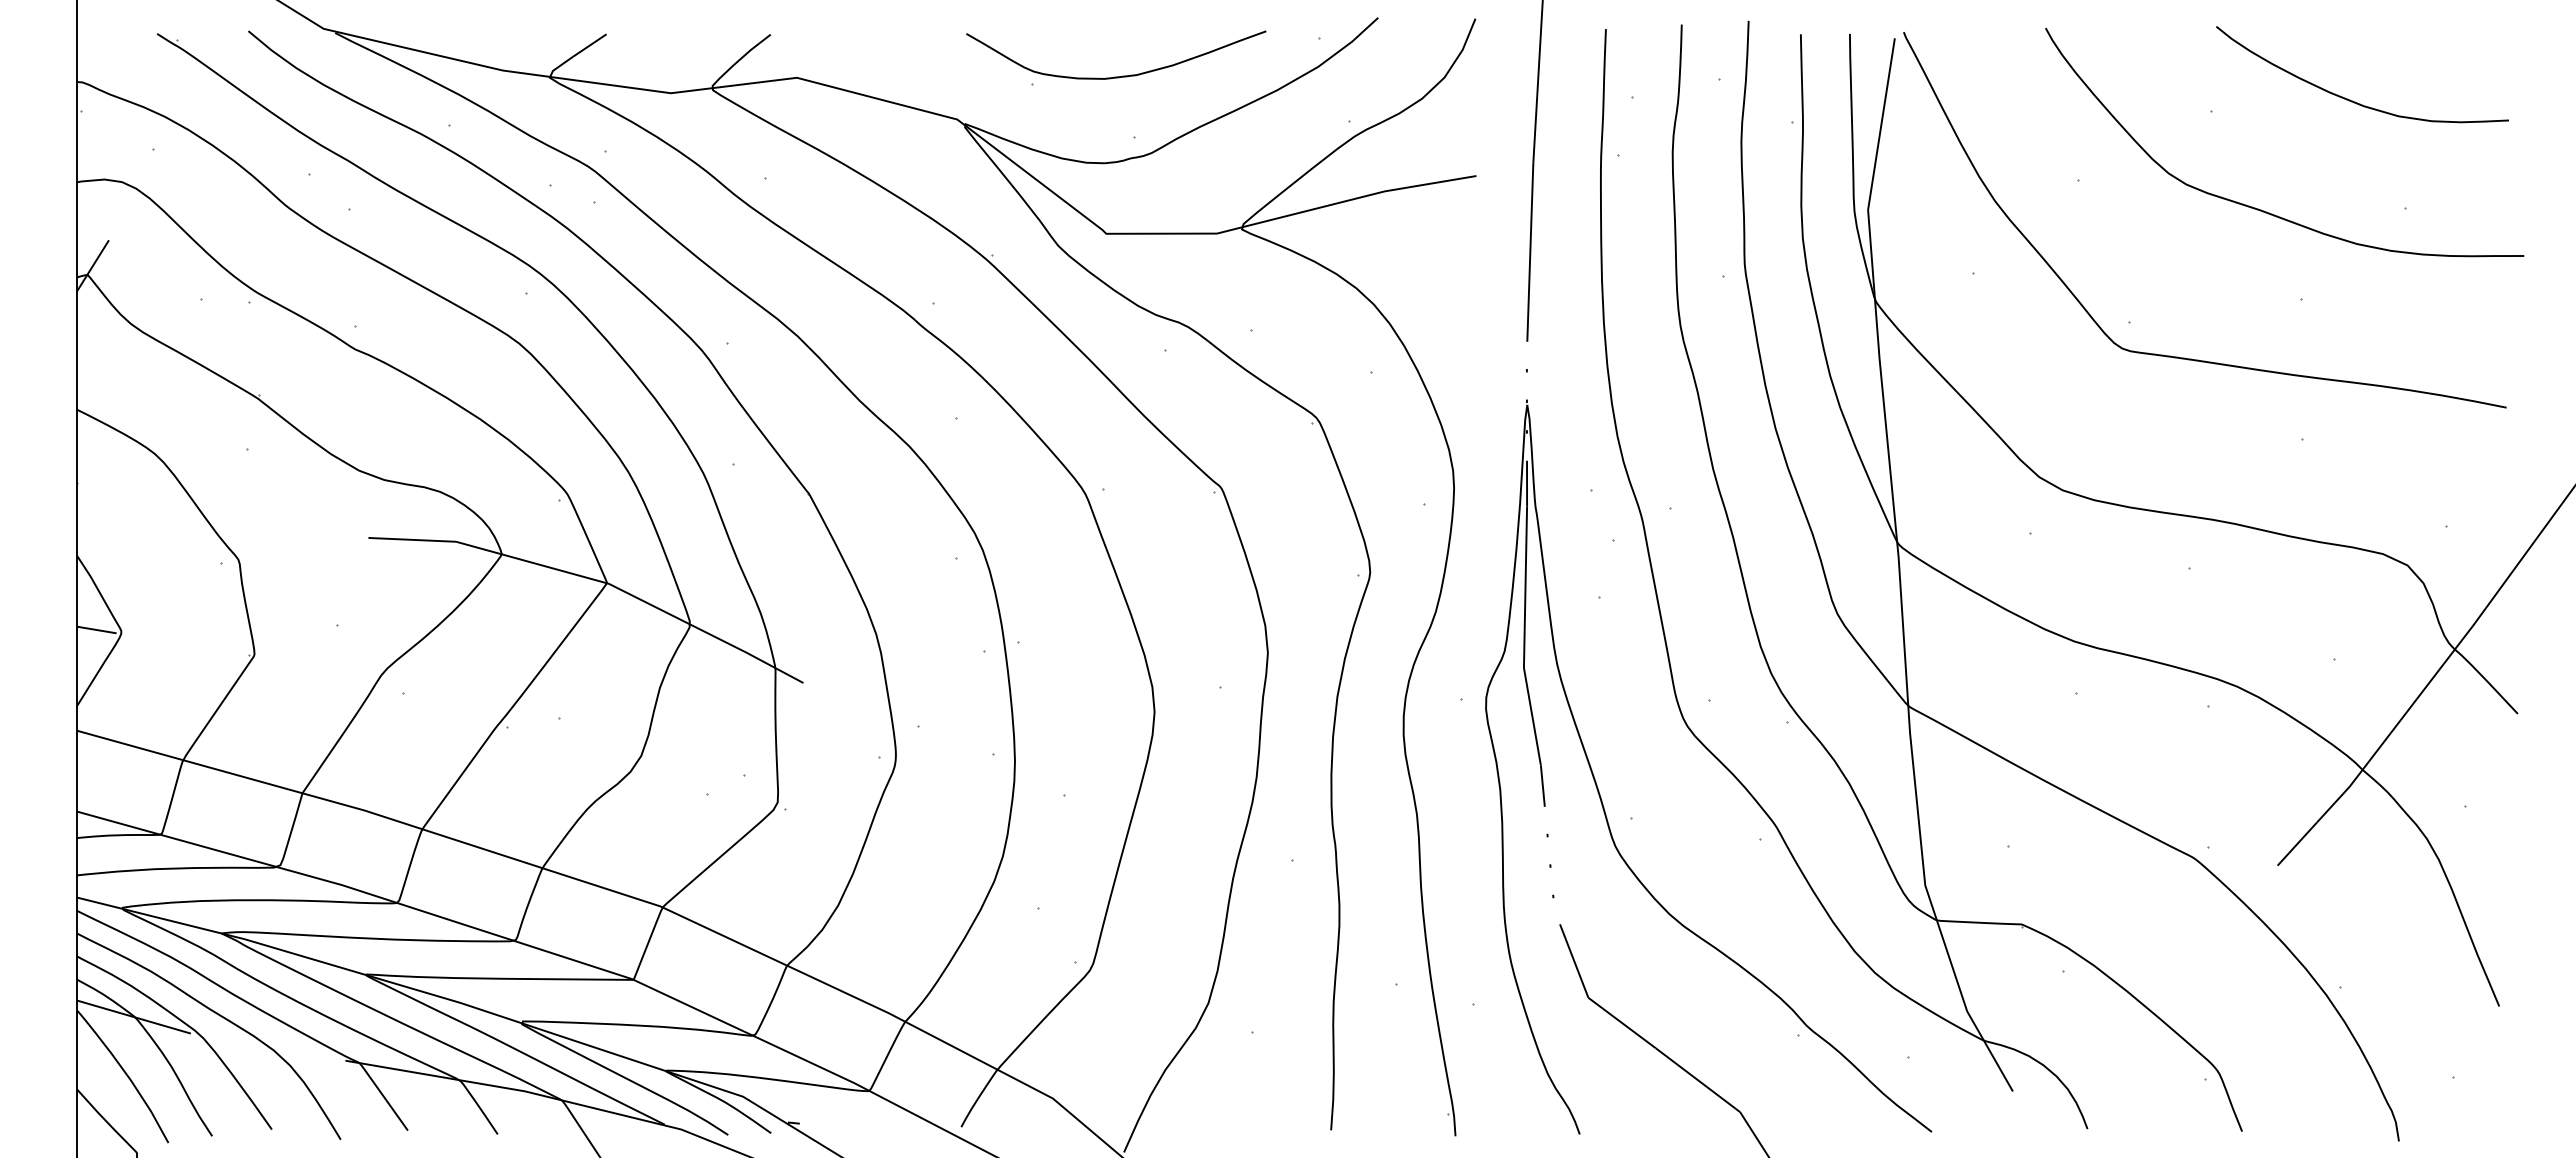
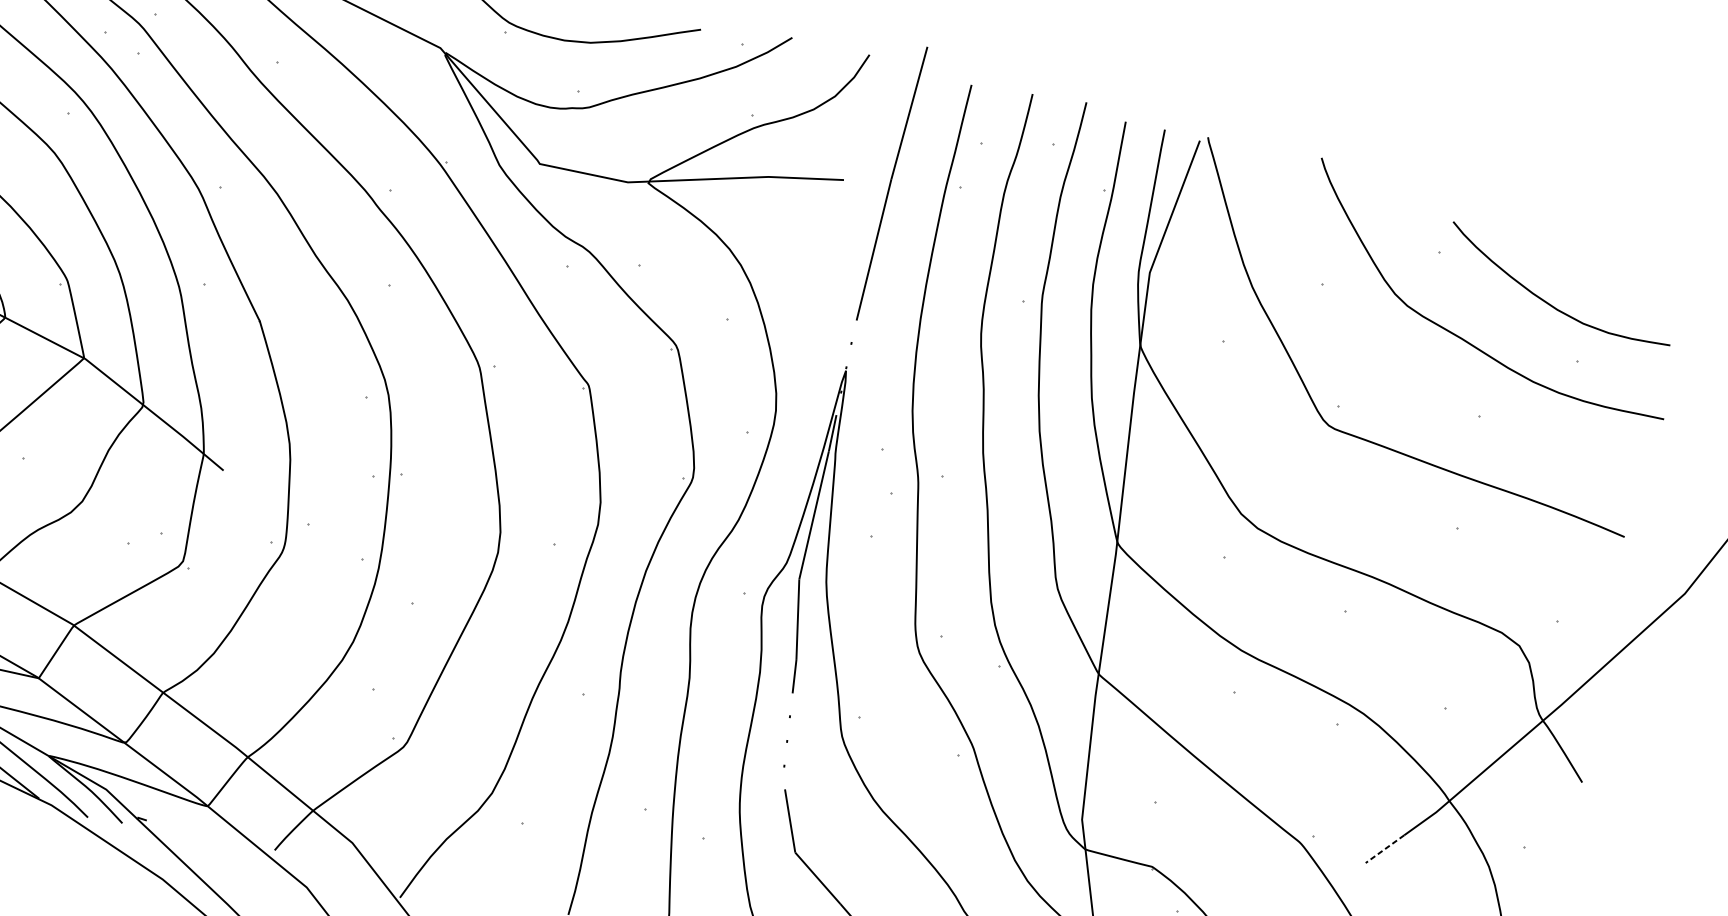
curve: (2350, 99) -> (1547, 302), moved
line: (2296, 844) -> (1384, 849), solid -> dashed

